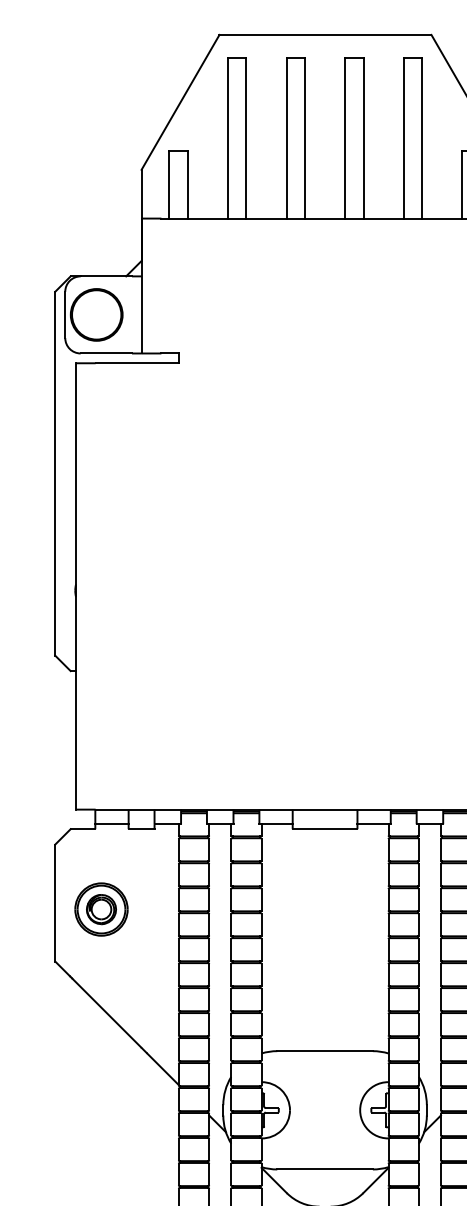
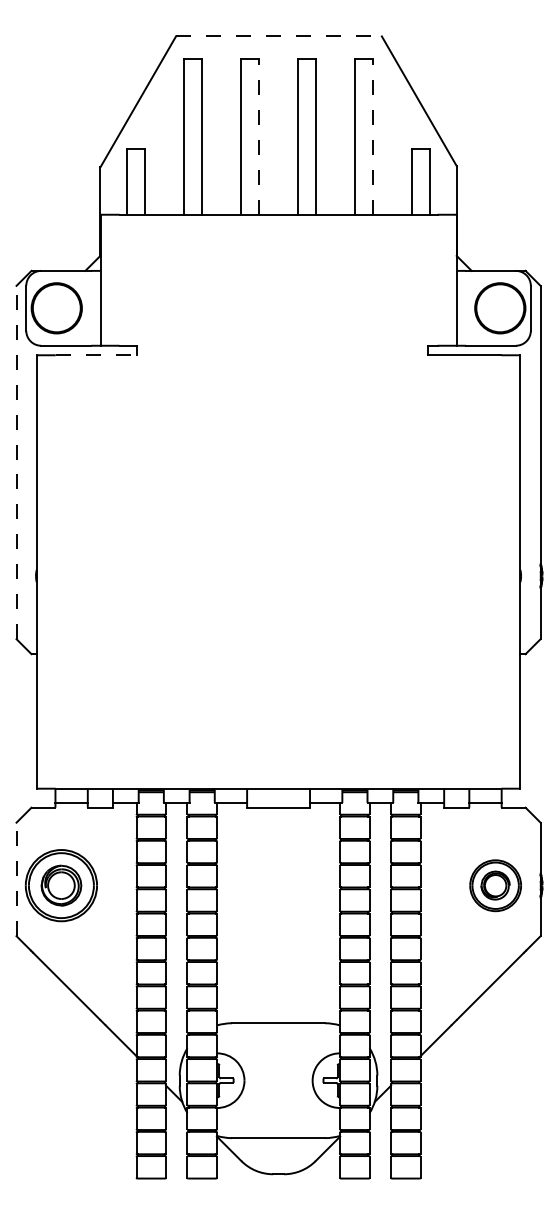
line: (325, 35) -> (278, 36), solid -> dashed
line: (305, 137) -> (259, 136), solid -> dashed
line: (421, 137) -> (372, 136), solid -> dashed
line: (137, 363) -> (96, 355), solid -> dashed
line: (55, 473) -> (16, 462), solid -> dashed
line: (55, 903) -> (16, 879), solid -> dashed
part: (101, 909) -> (61, 885), size x1.4

